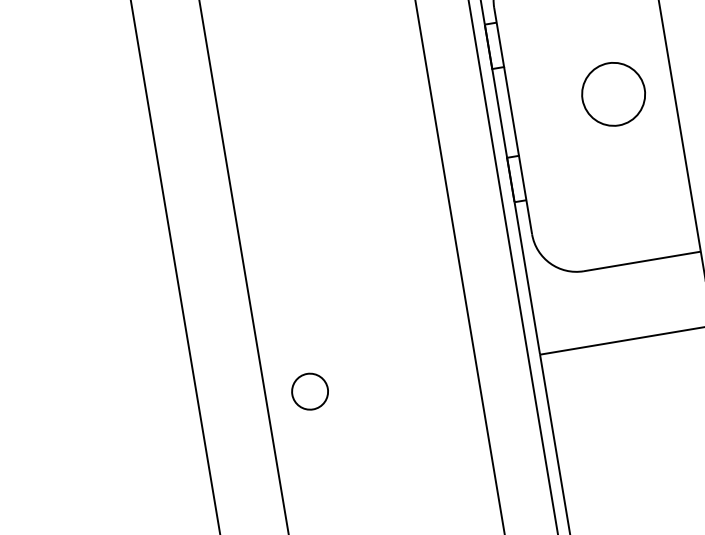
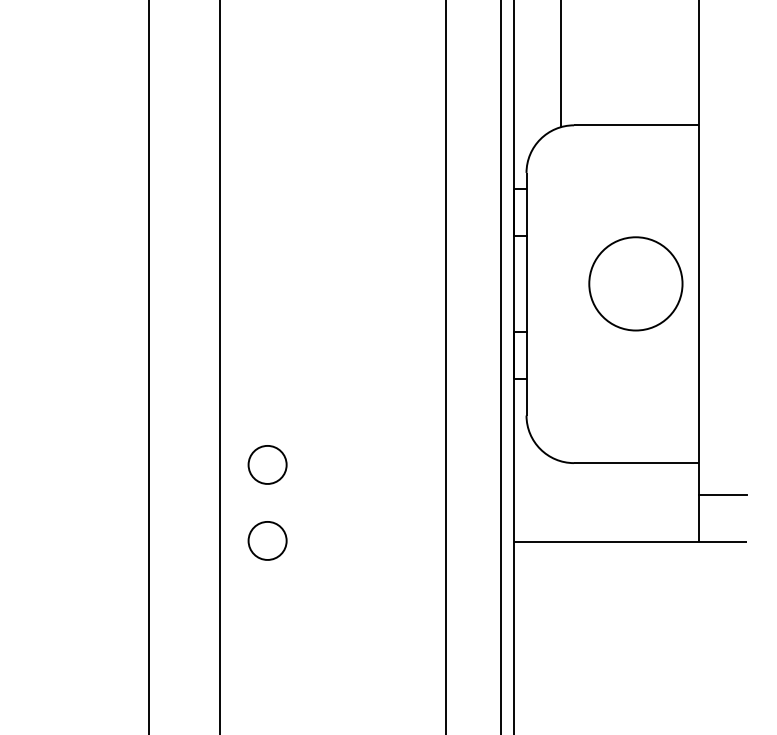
part: (613, 94) -> (635, 283), size x1.4
part: (298, 320) -> (267, 464), added

